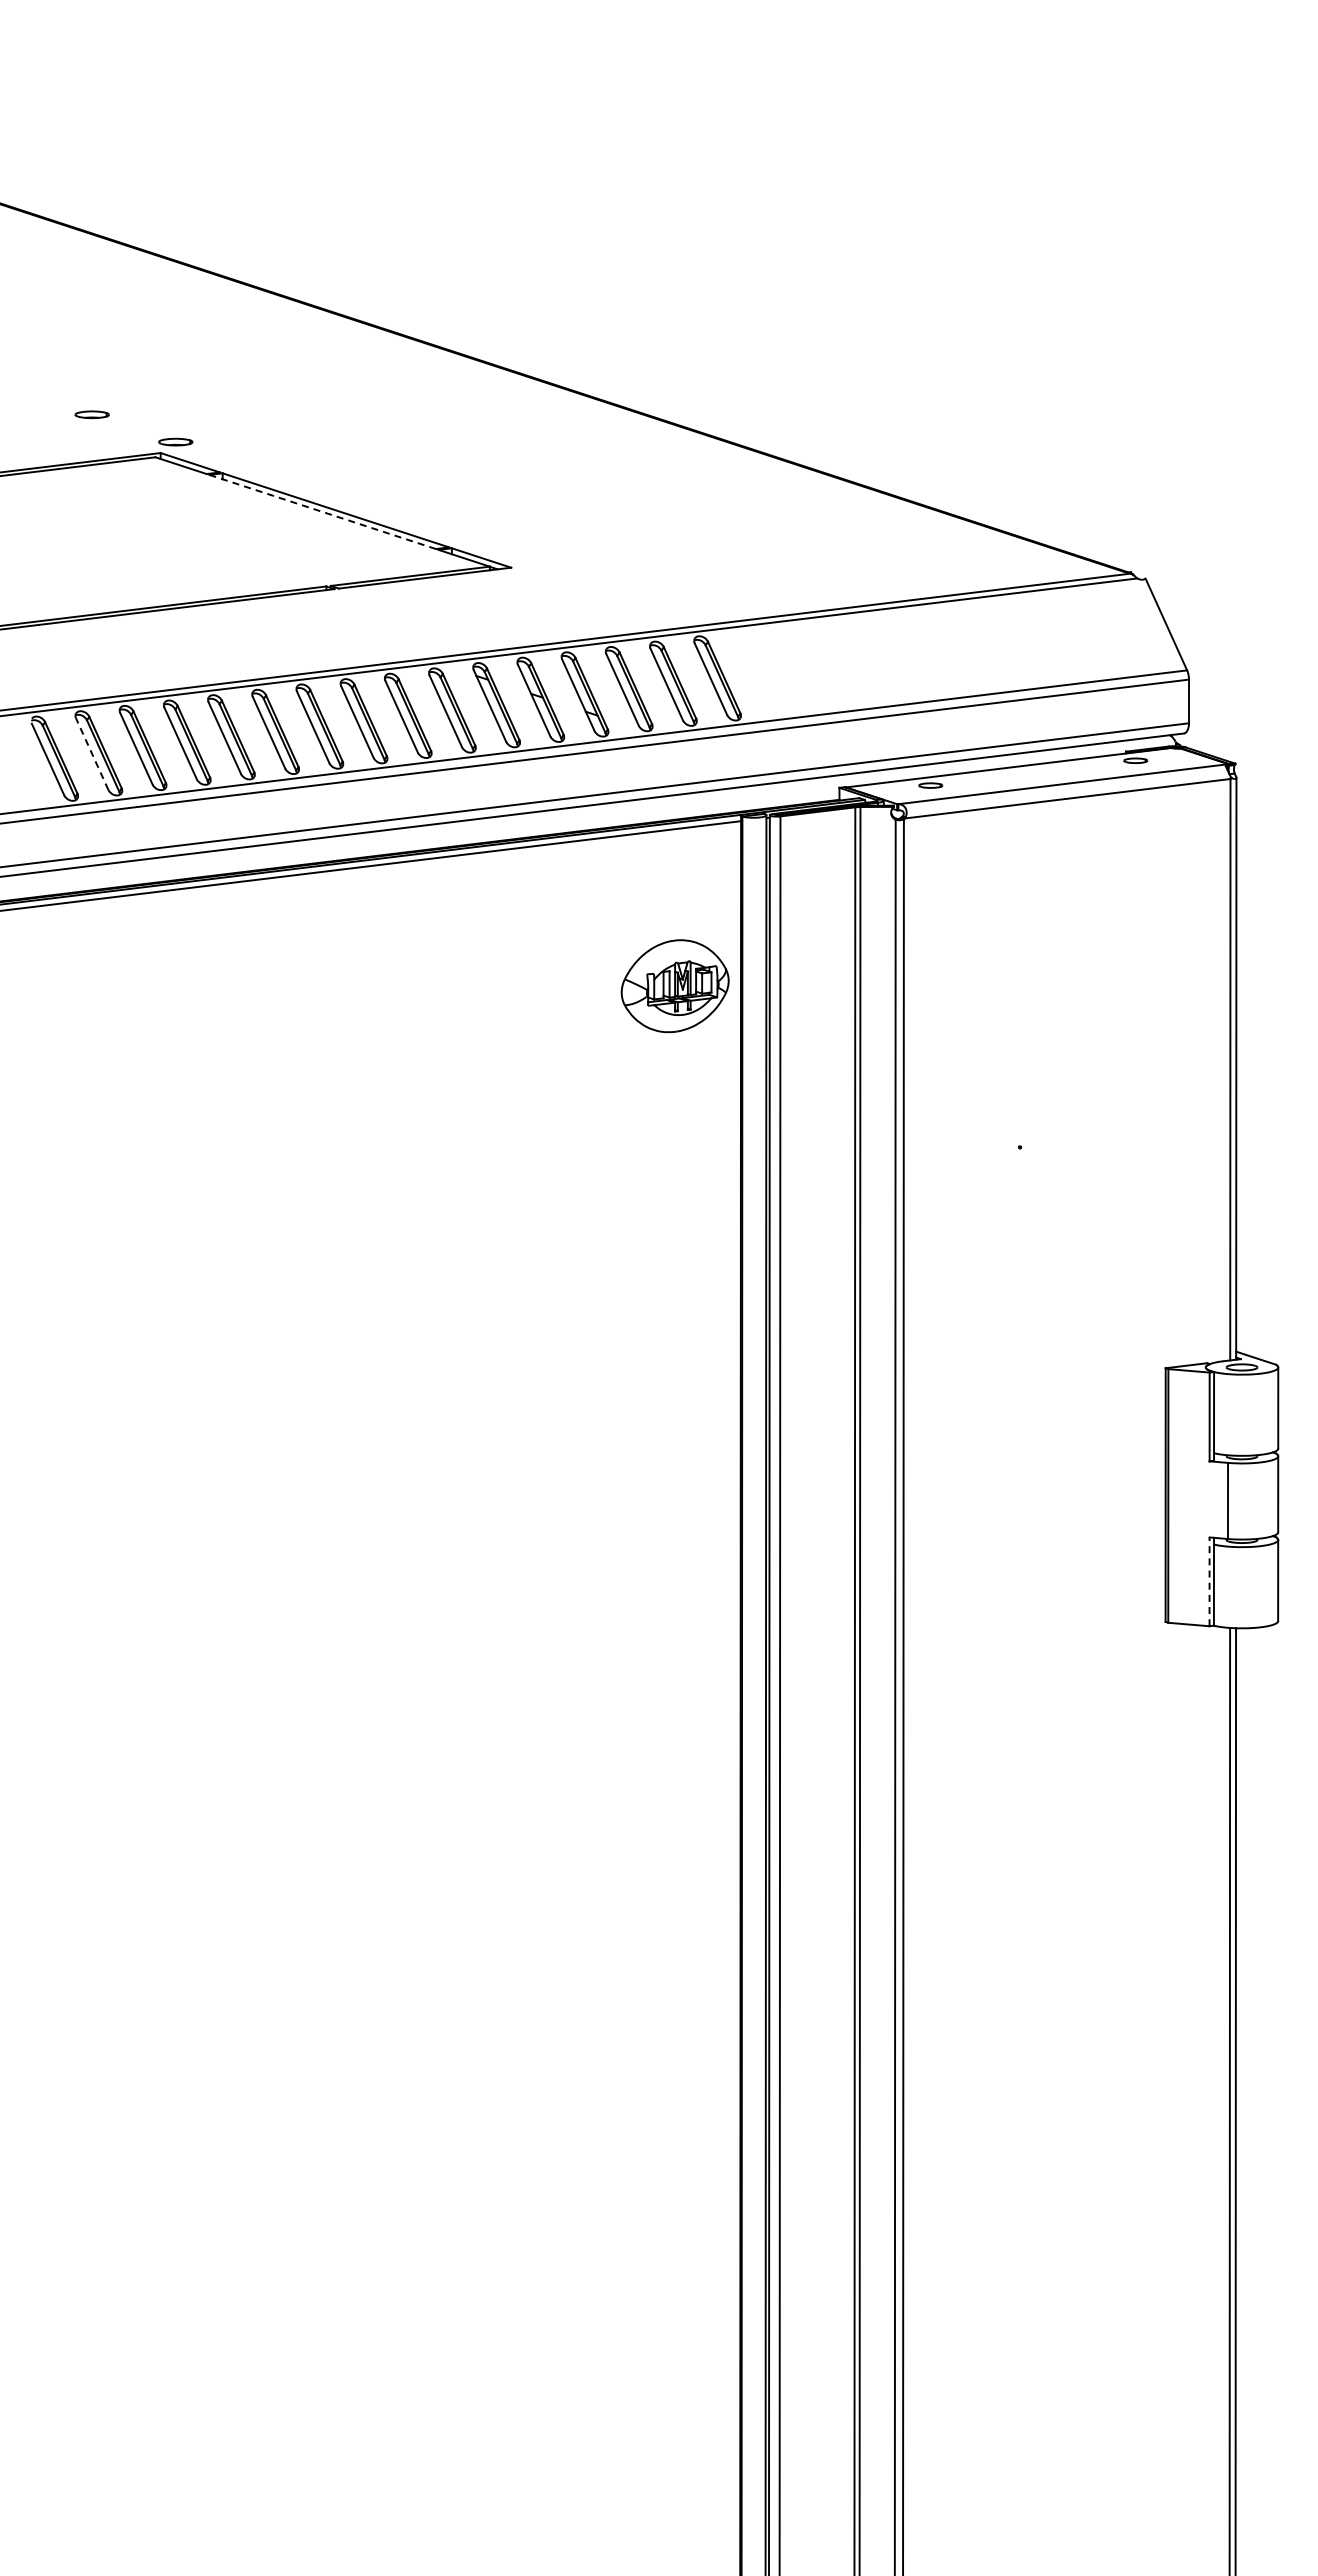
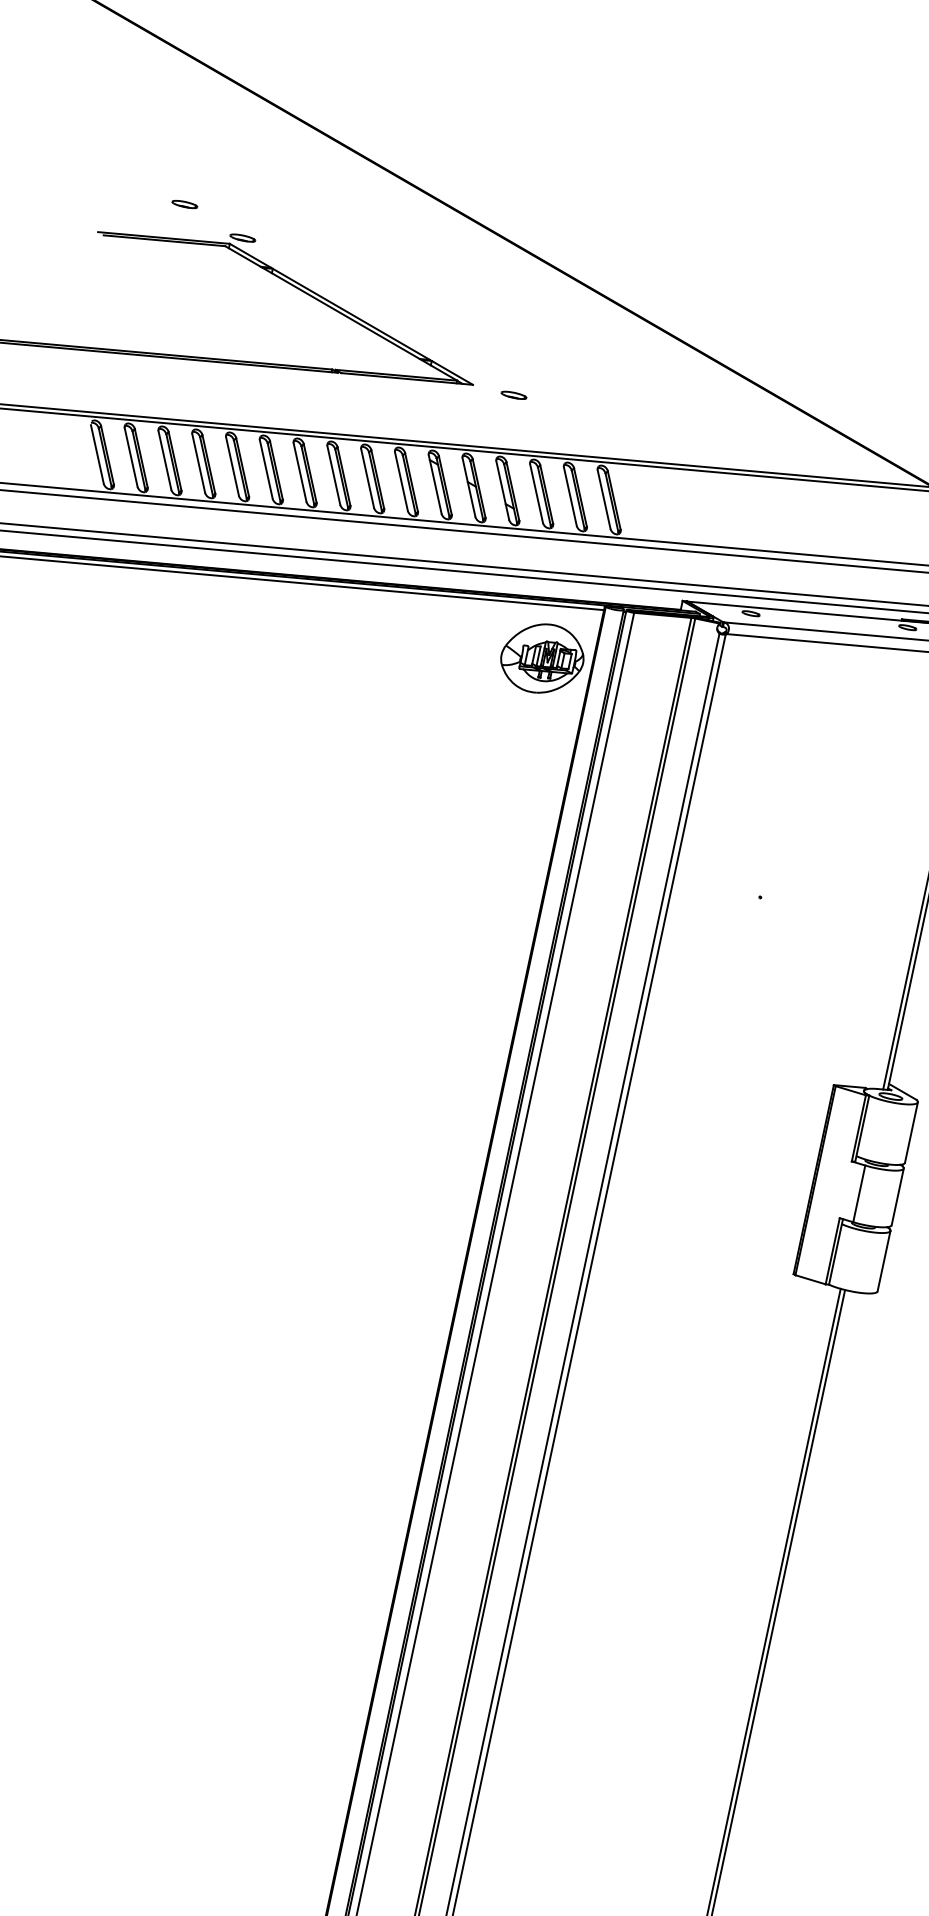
line: (322, 511) -> (341, 313), dashed -> solid
part: (566, 569) -> (513, 394), added
line: (92, 753) -> (131, 456), dashed -> solid
part: (674, 986) -> (541, 658), moved
line: (1209, 1581) -> (832, 1250), dashed -> solid

